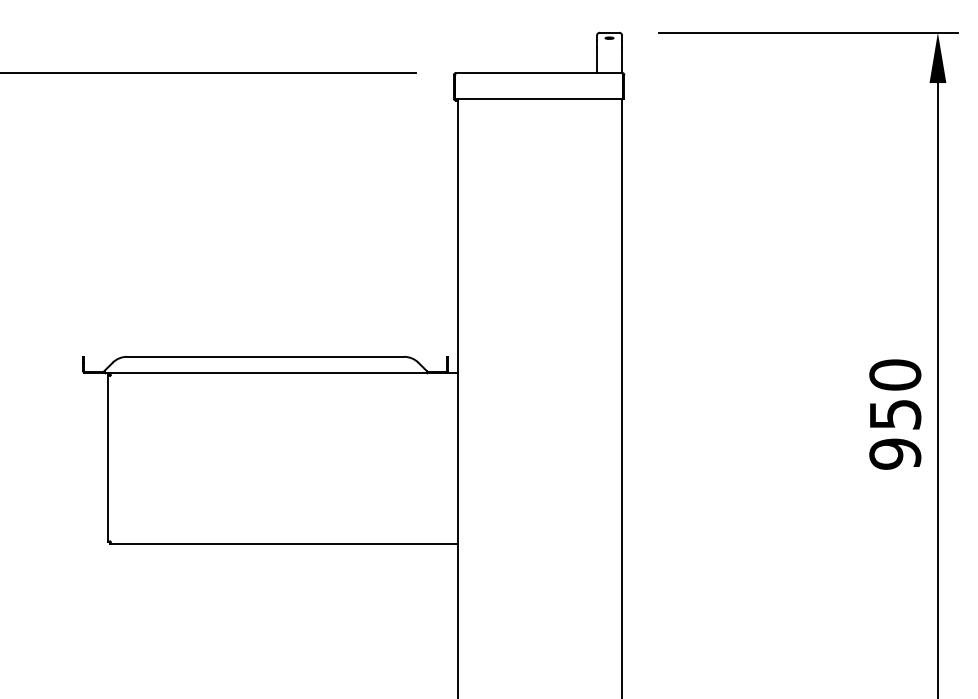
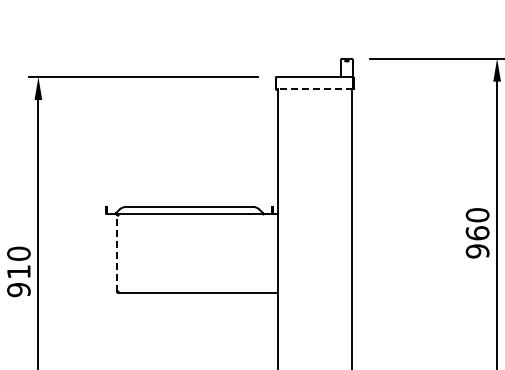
line: (538, 100) -> (314, 89), solid -> dashed
text: (894, 414) -> (477, 233), 950 -> 960
line: (108, 458) -> (117, 253), solid -> dashed

